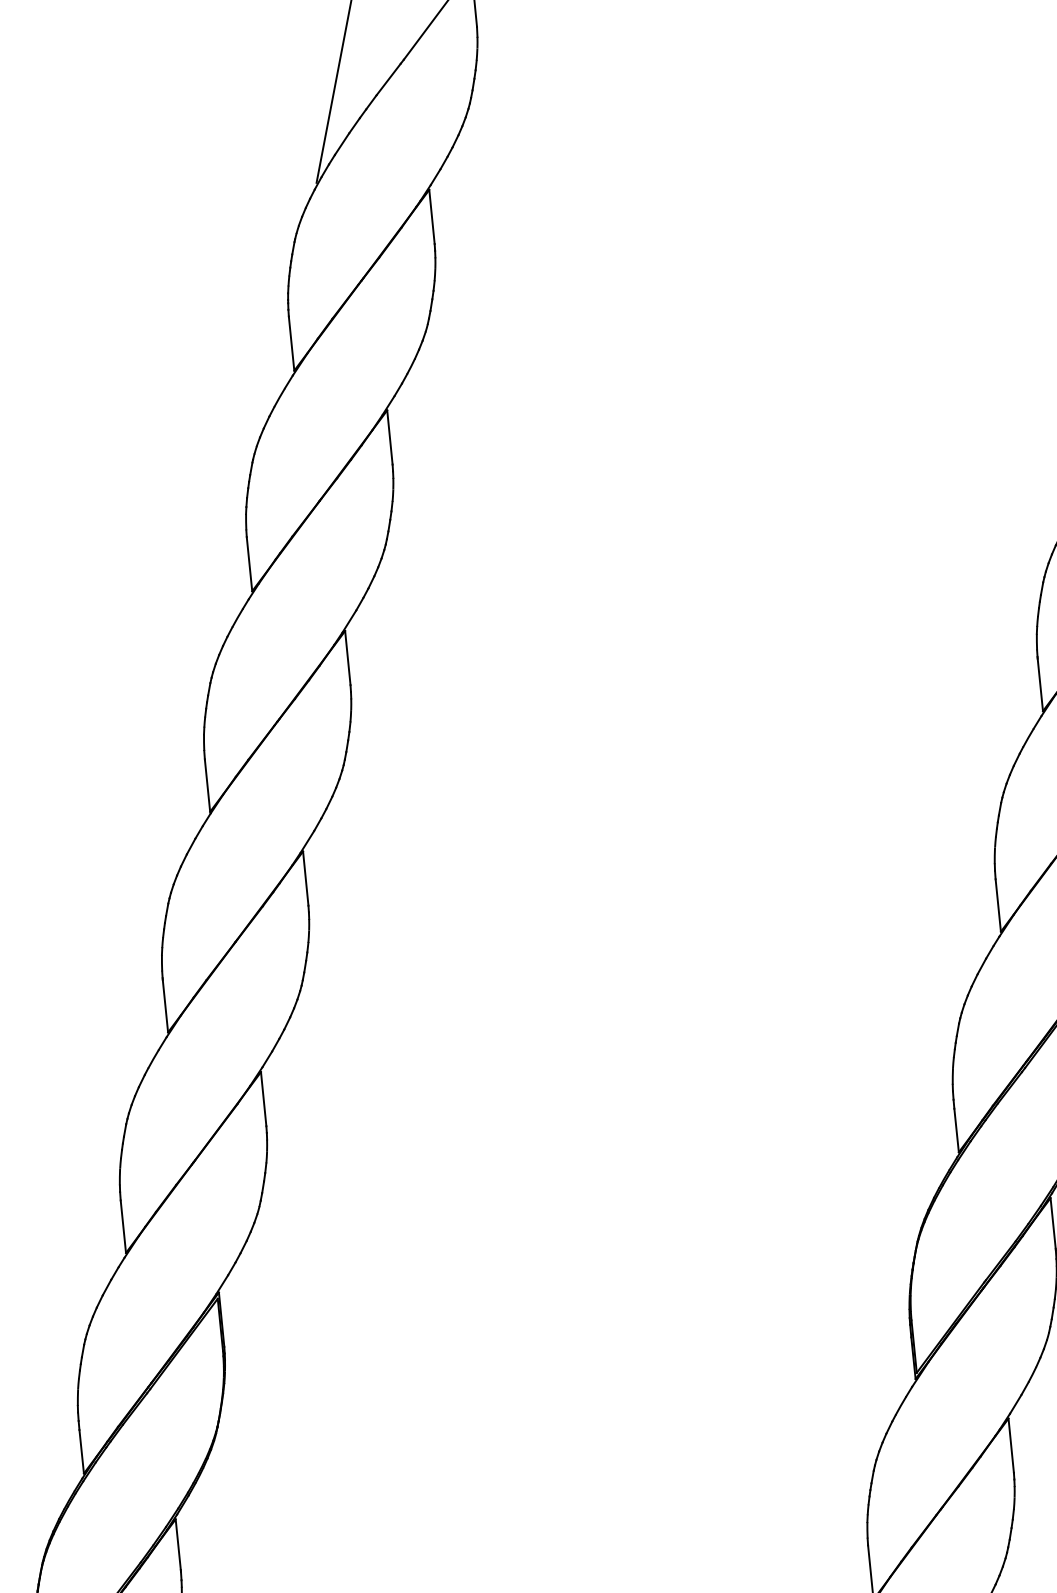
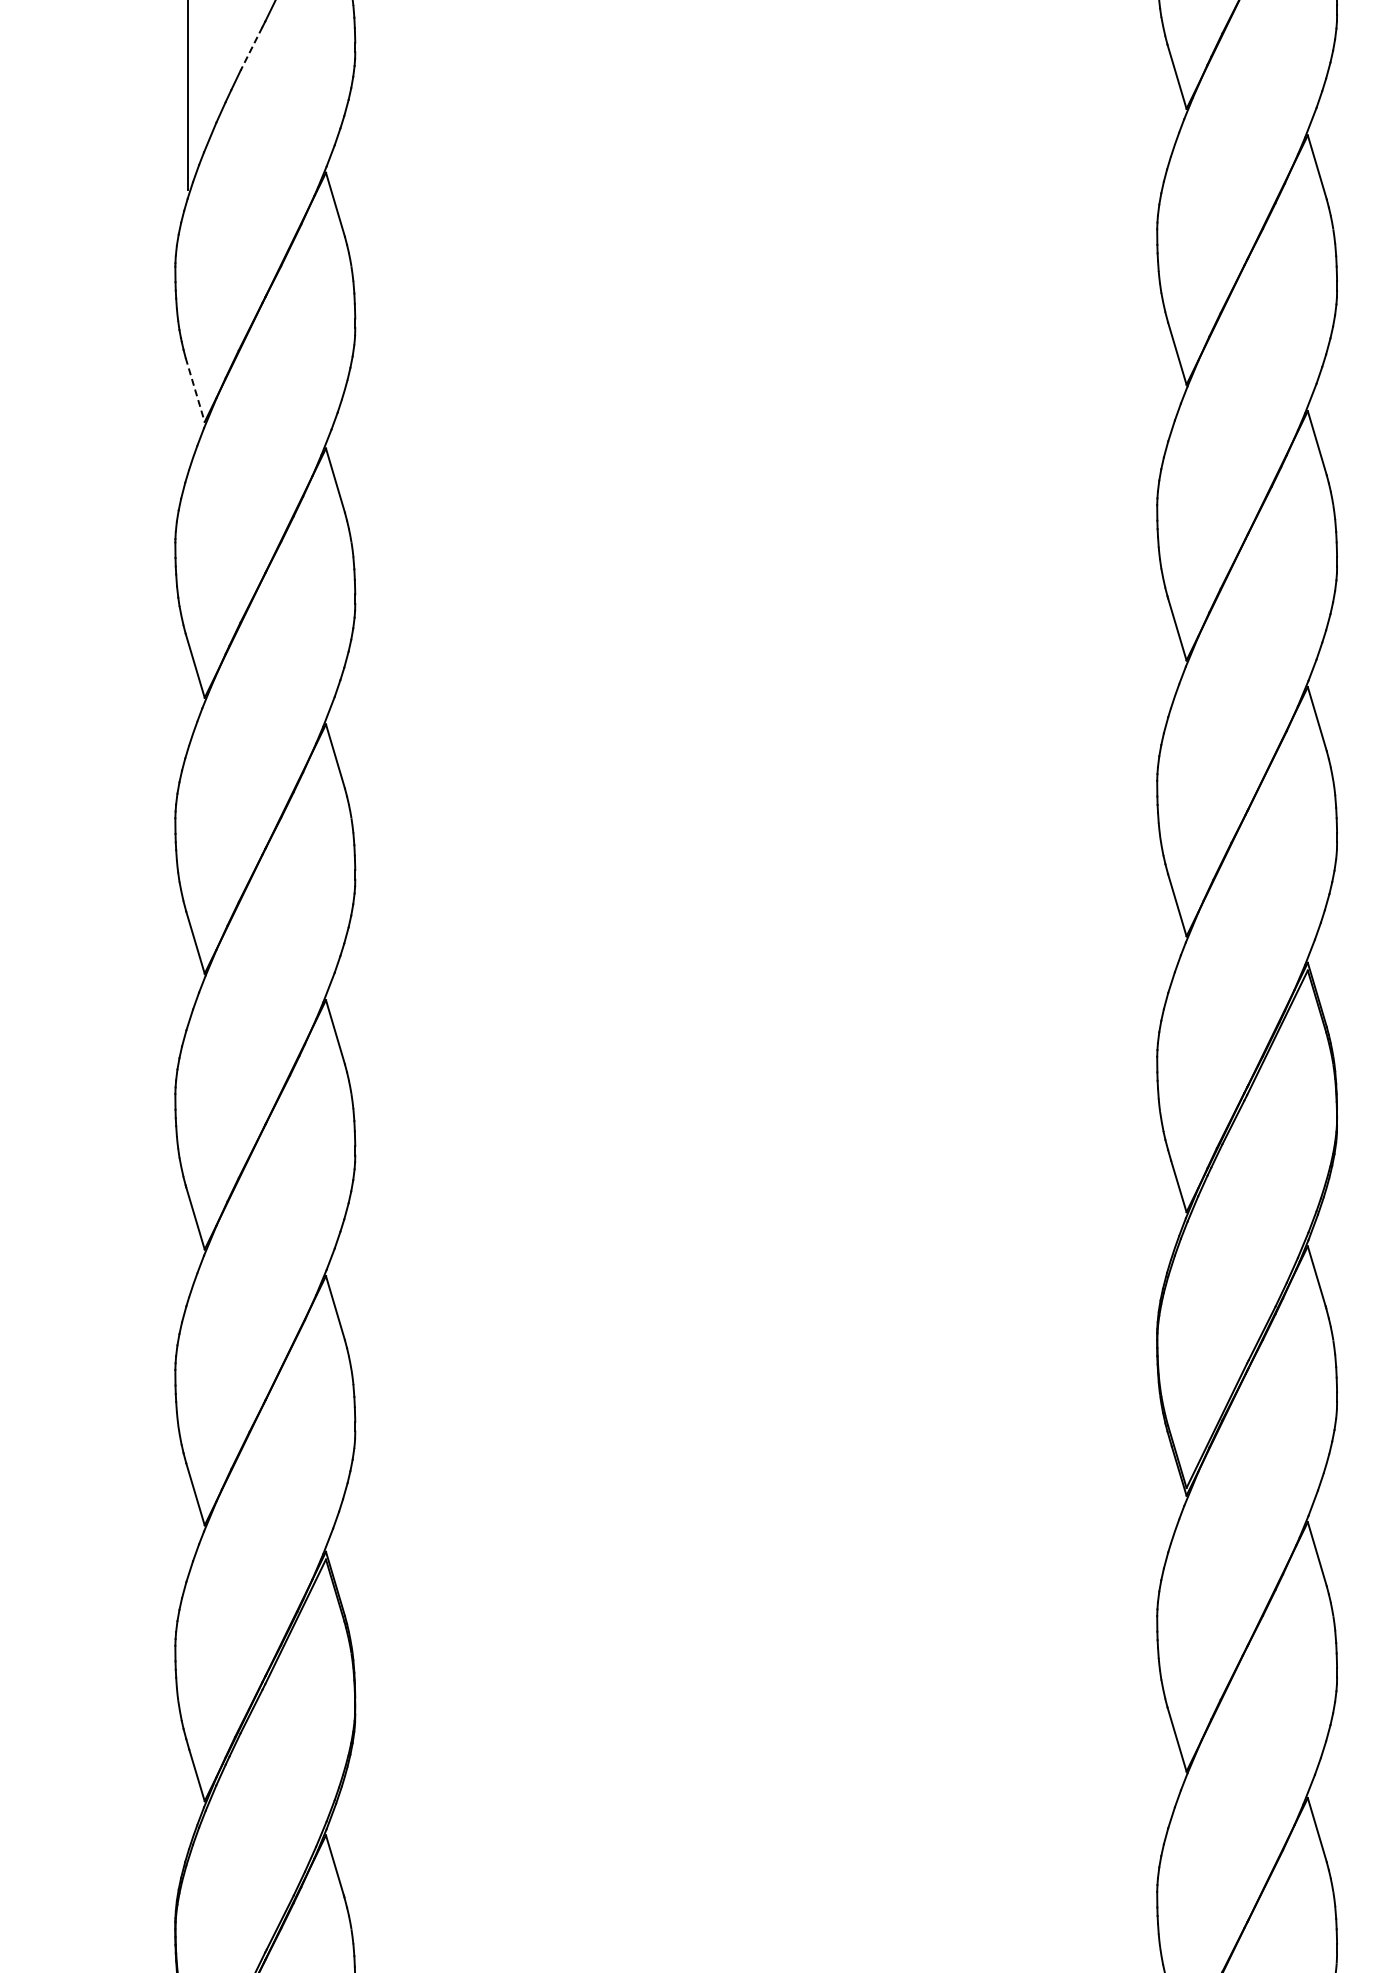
line: (388, 80) -> (251, 49), solid -> dashed
line: (291, 344) -> (195, 390), solid -> dashed

